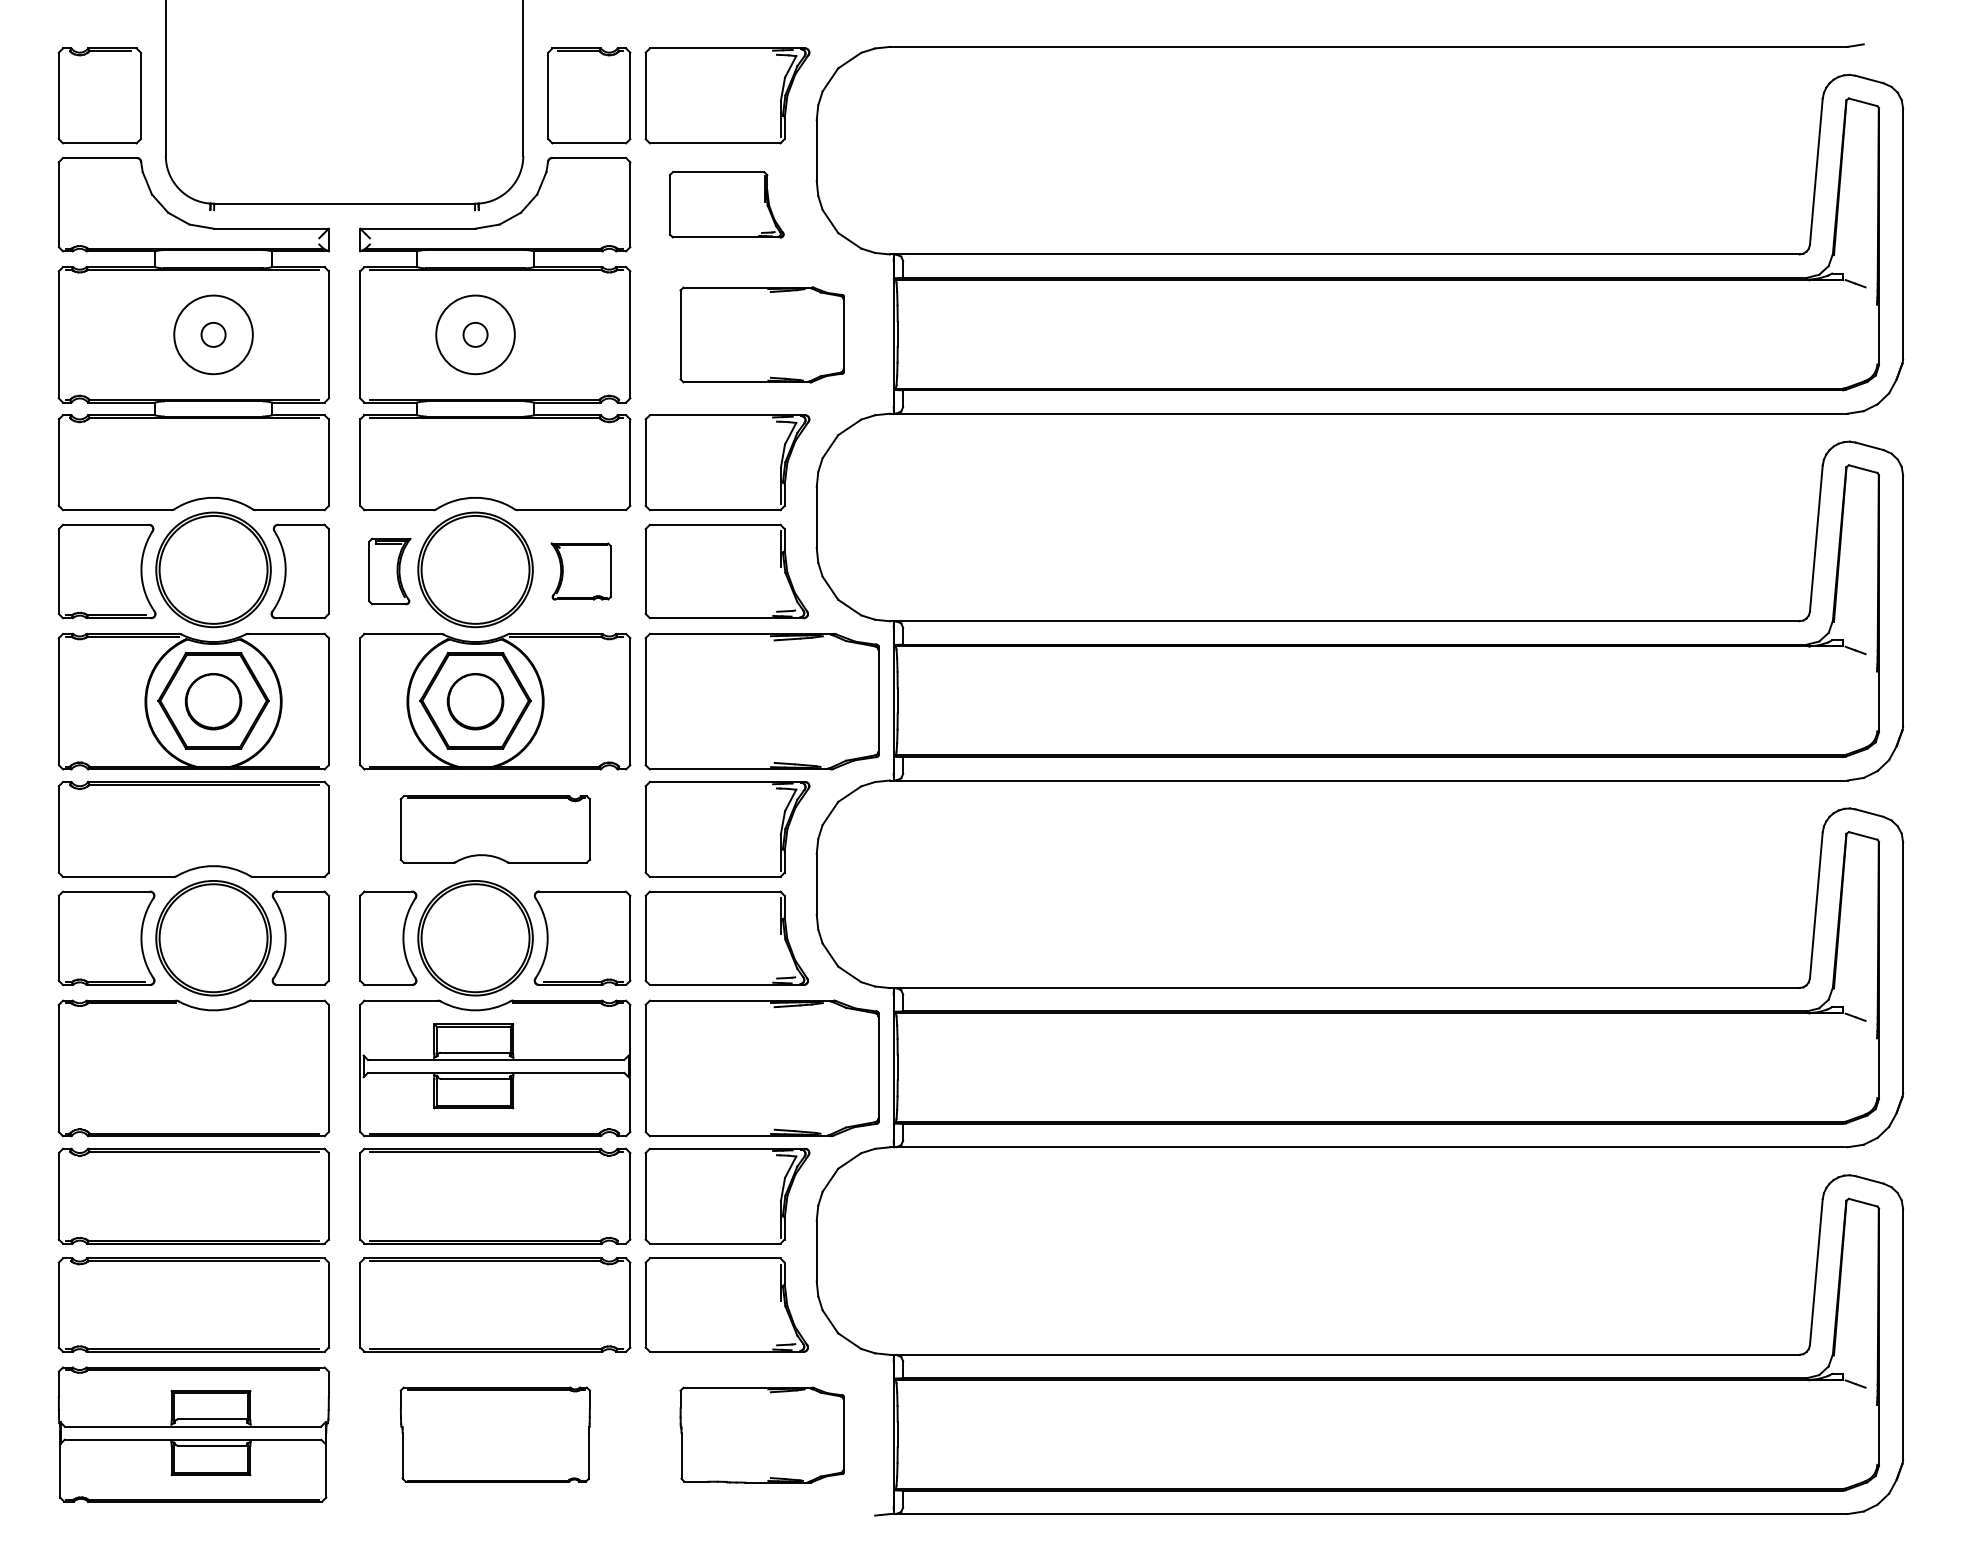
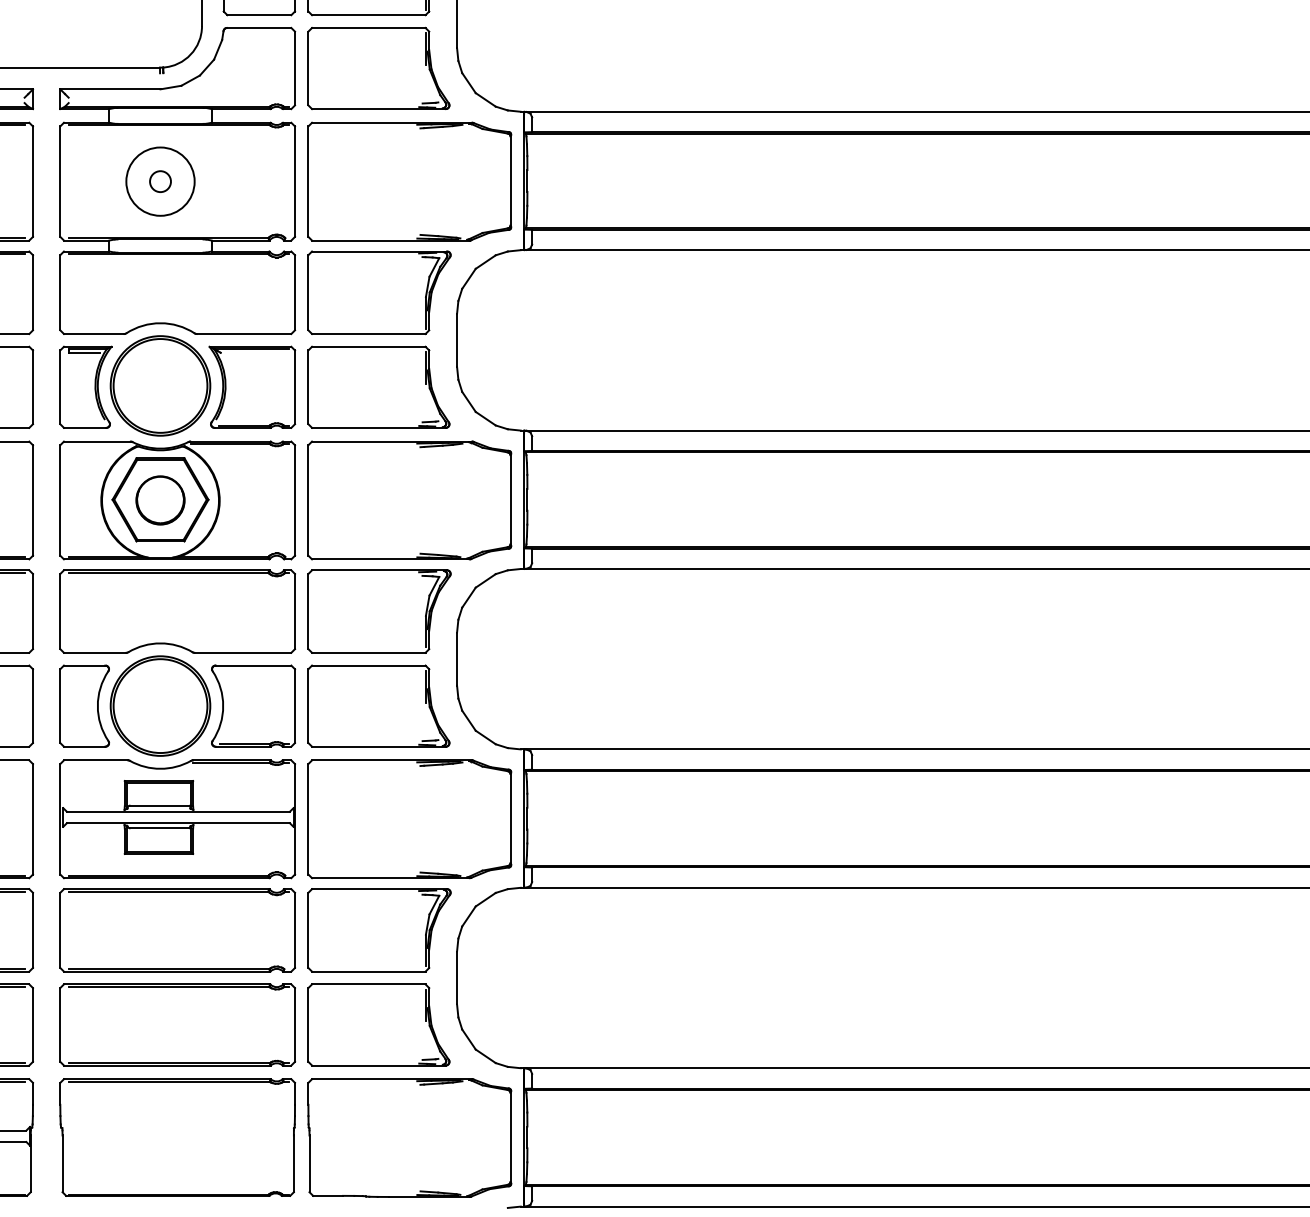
part: (726, 204) -> (378, 68), size x1.43
part: (761, 334) -> (409, 181), size x1.43
part: (389, 571) -> (85, 387), size x1.43
part: (581, 571) -> (252, 387), size x1.67
part: (495, 829) -> (177, 611), size x1.43
part: (495, 1434) -> (177, 1137), size x1.43
part: (761, 1434) -> (409, 1137), size x1.43

